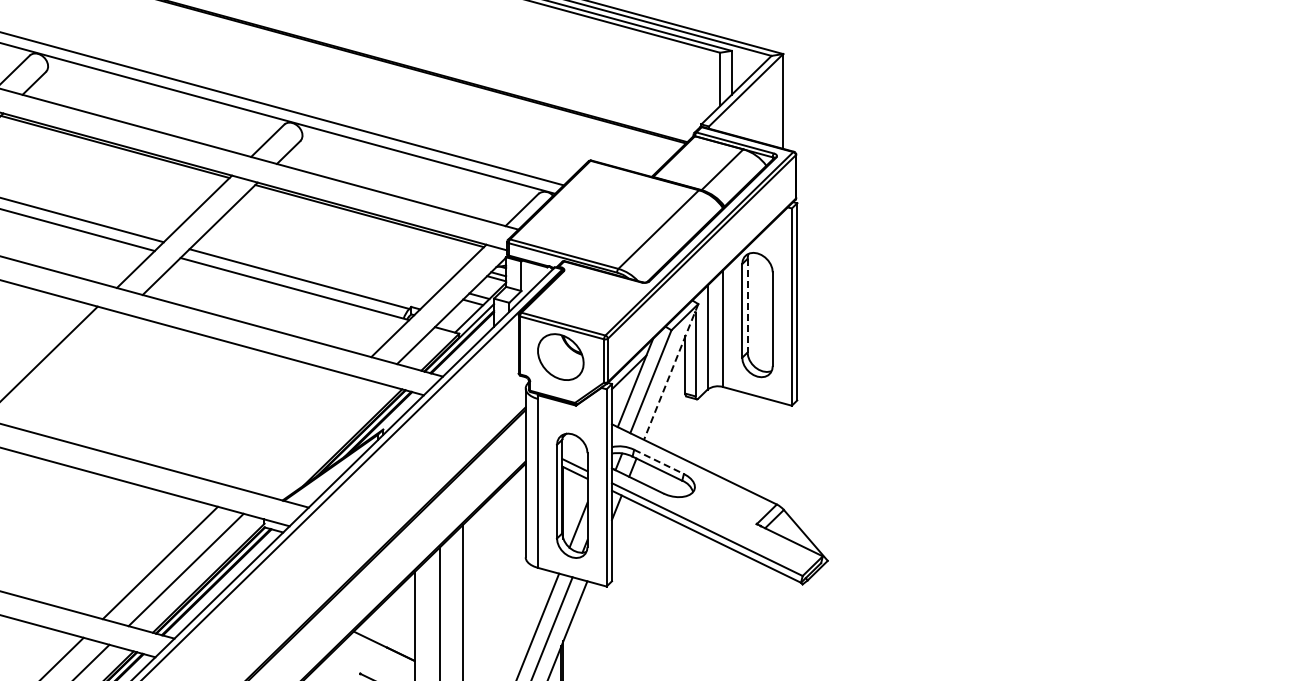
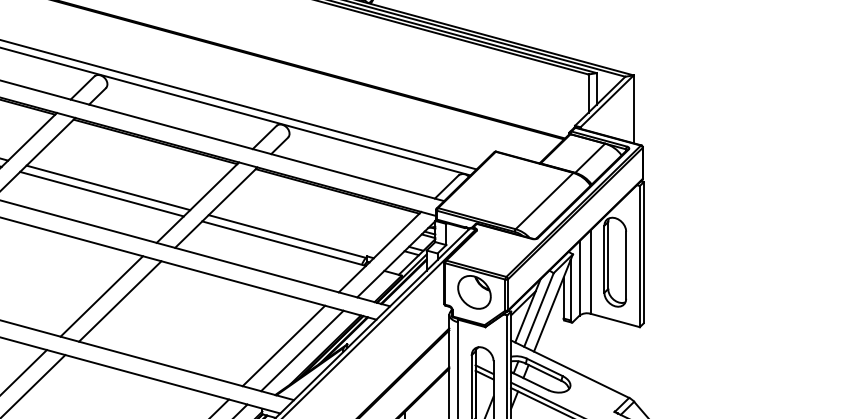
line: (747, 305) -> (608, 255), dashed -> solid
line: (65, 369) -> (119, 301), added
line: (670, 372) -> (553, 303), dashed -> solid
line: (294, 431) -> (283, 345), added
line: (319, 438) -> (301, 350), added
line: (659, 461) -> (545, 367), dashed -> solid

